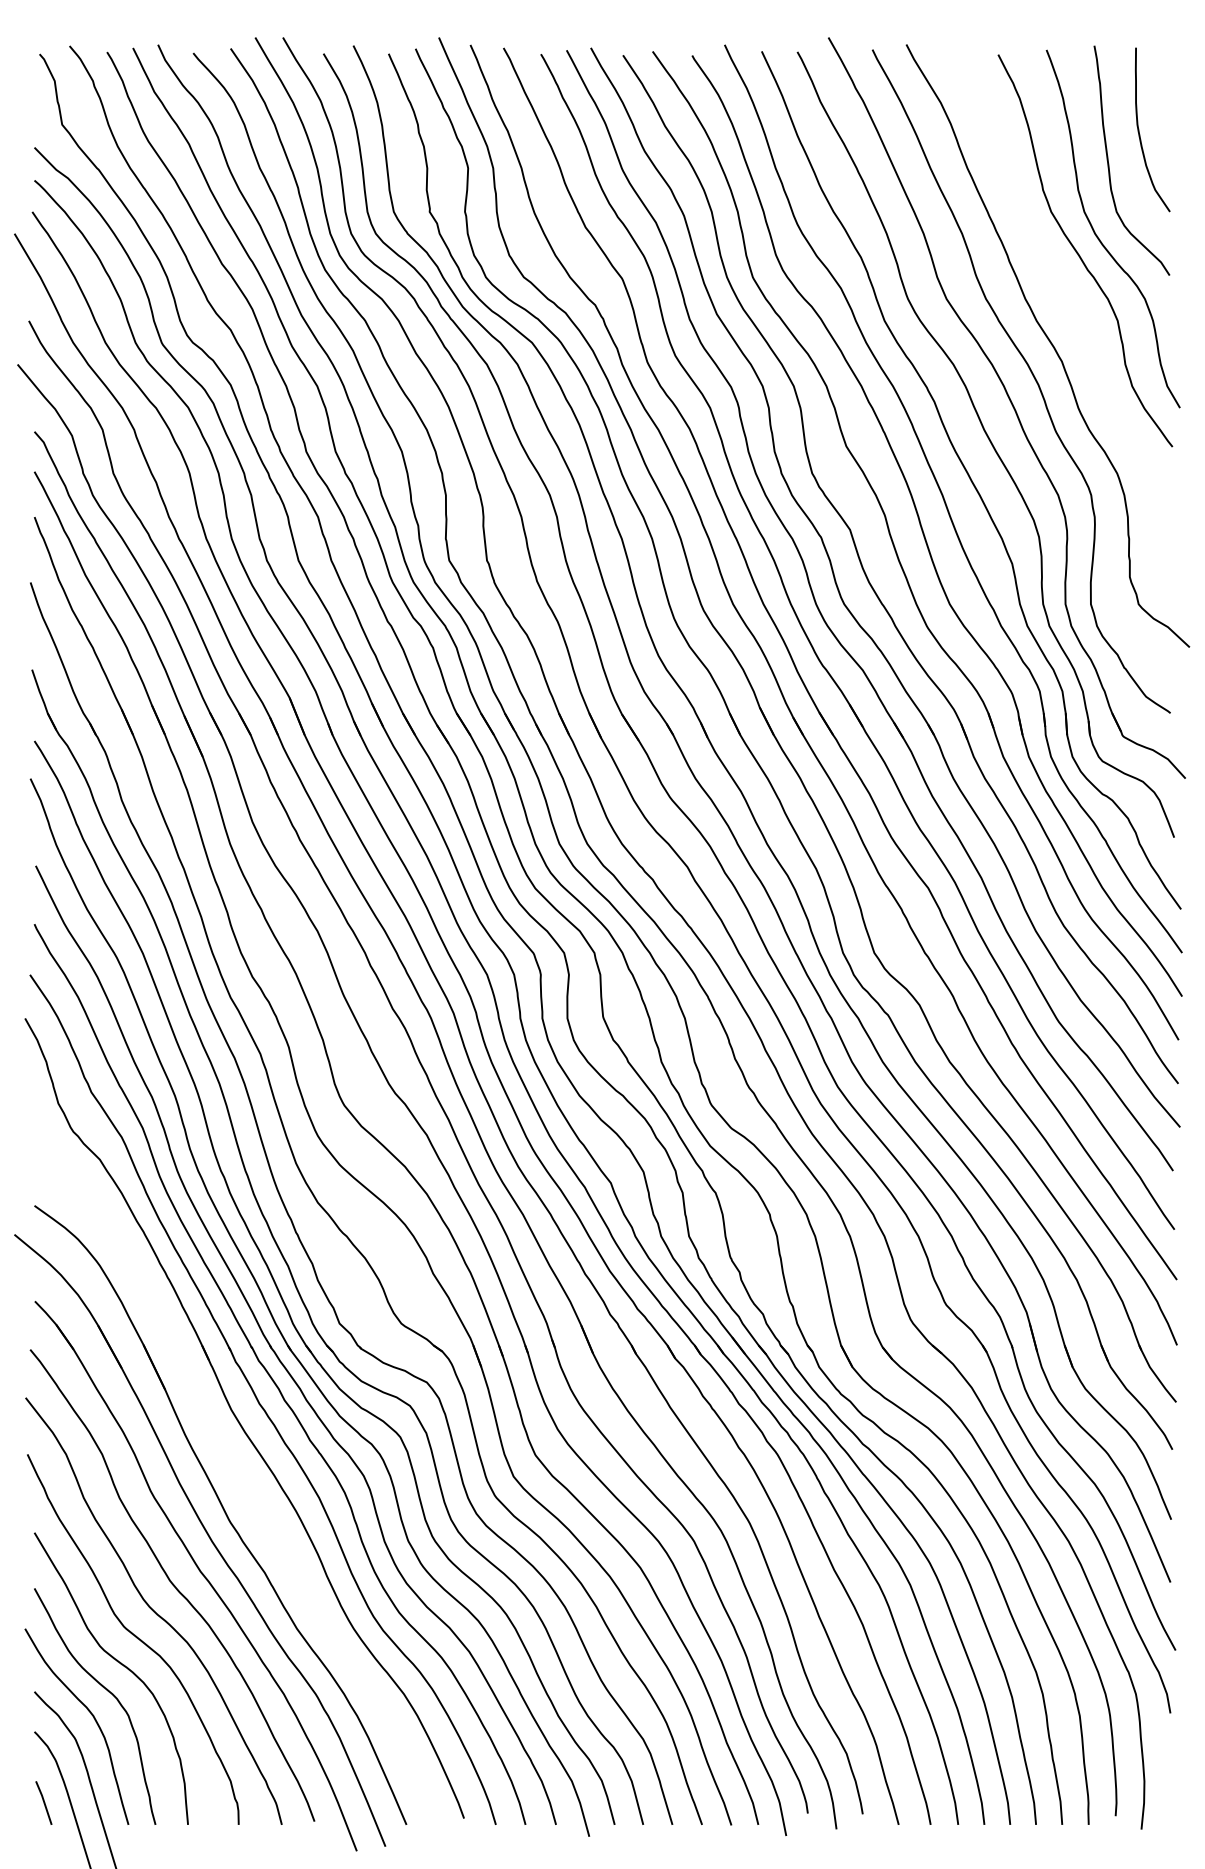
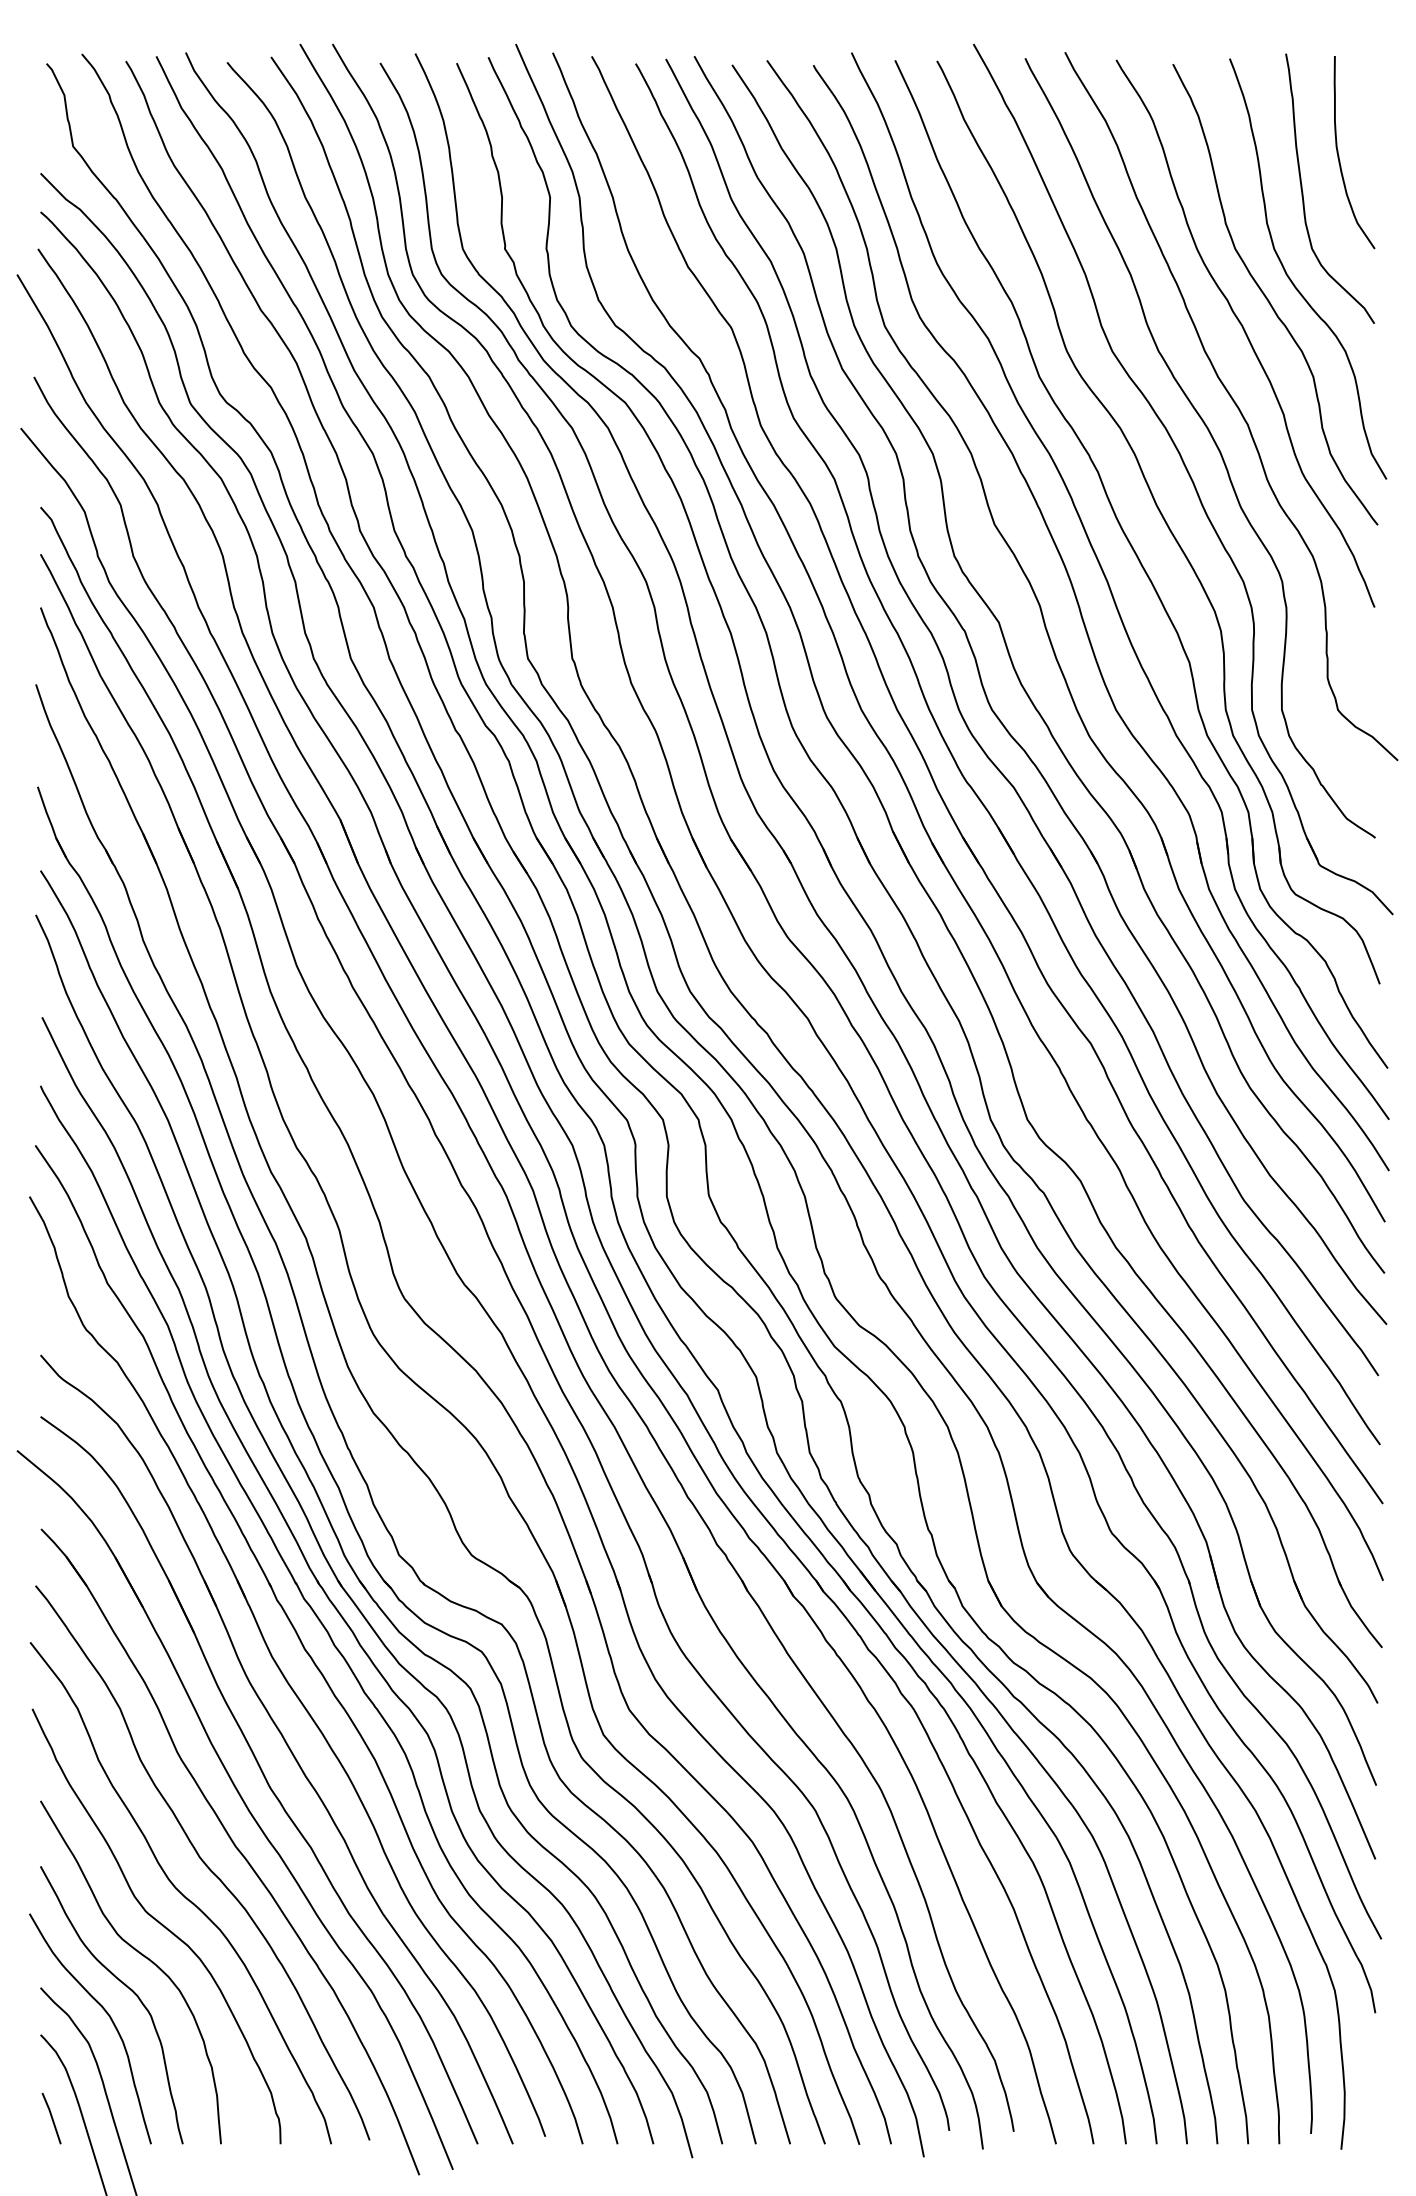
curve: (1059, 283) -> (1244, 333), added
part: (243, 1485) -> (286, 1745), added

